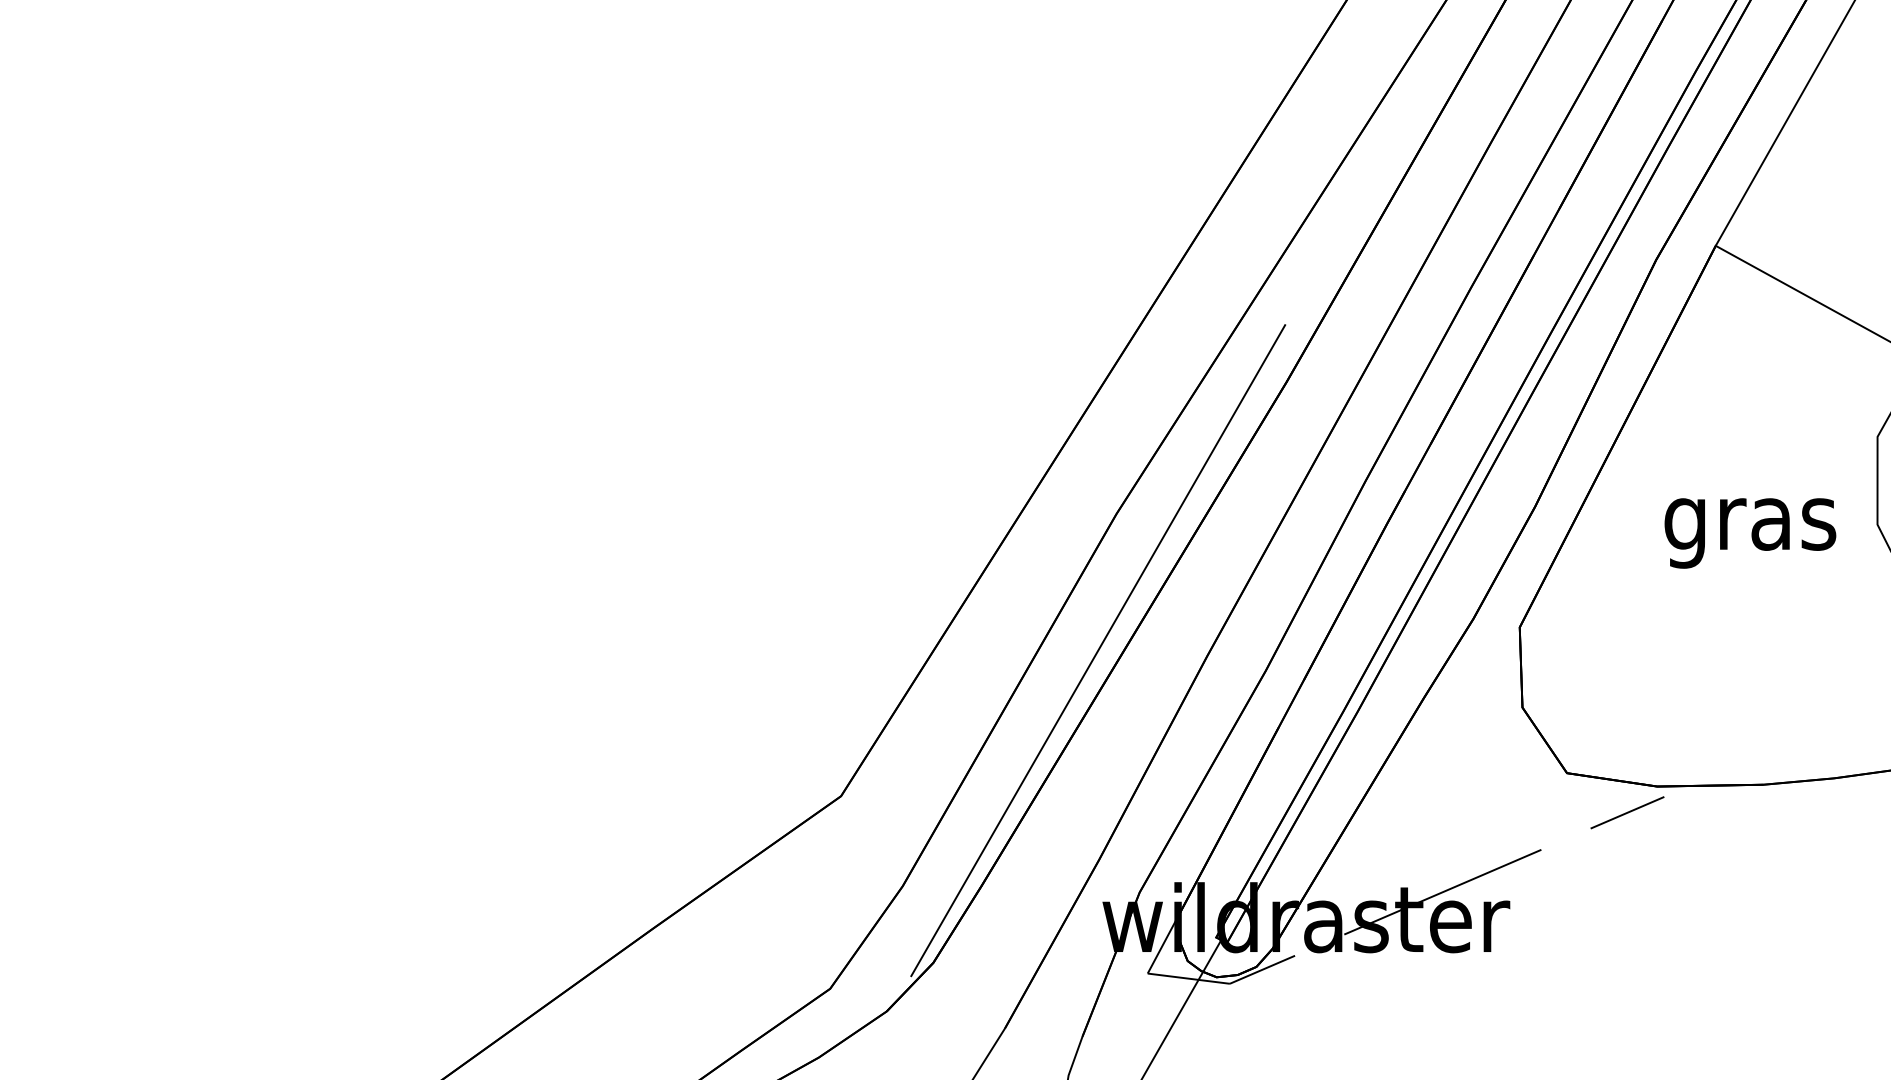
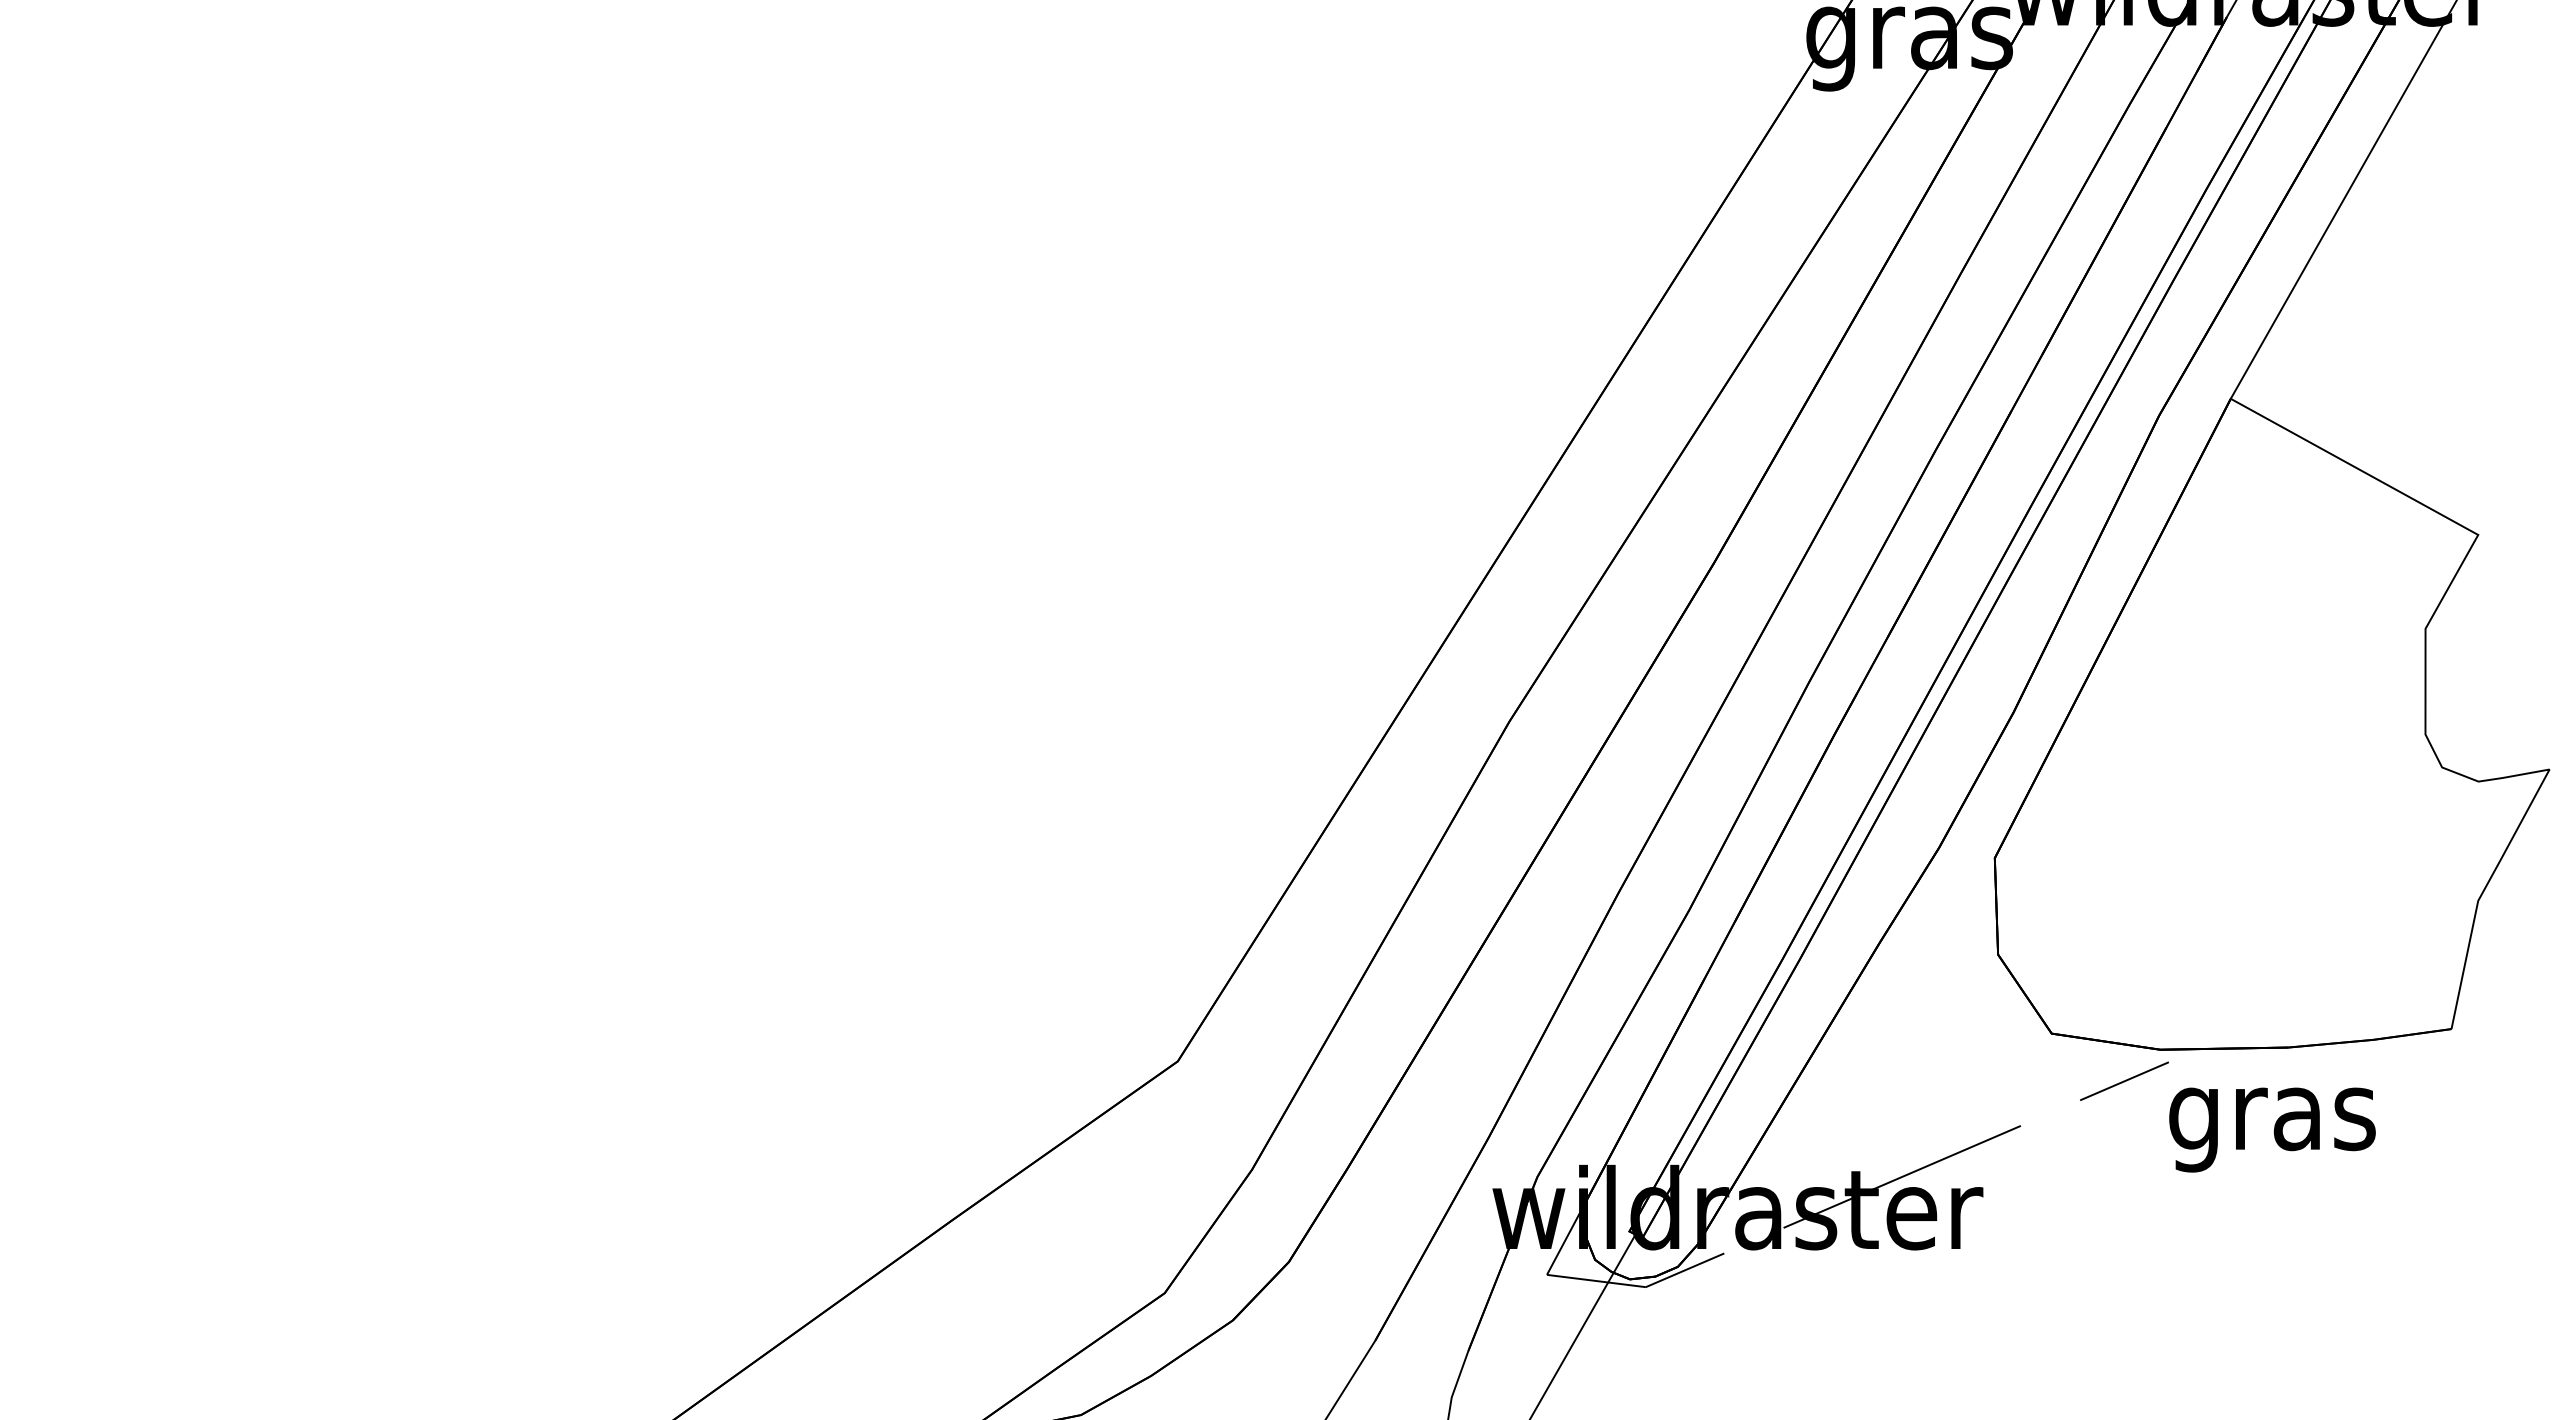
text: (1750, 532) -> (2272, 1129), moved
line: (1098, 650) -> (1487, 885), removed

